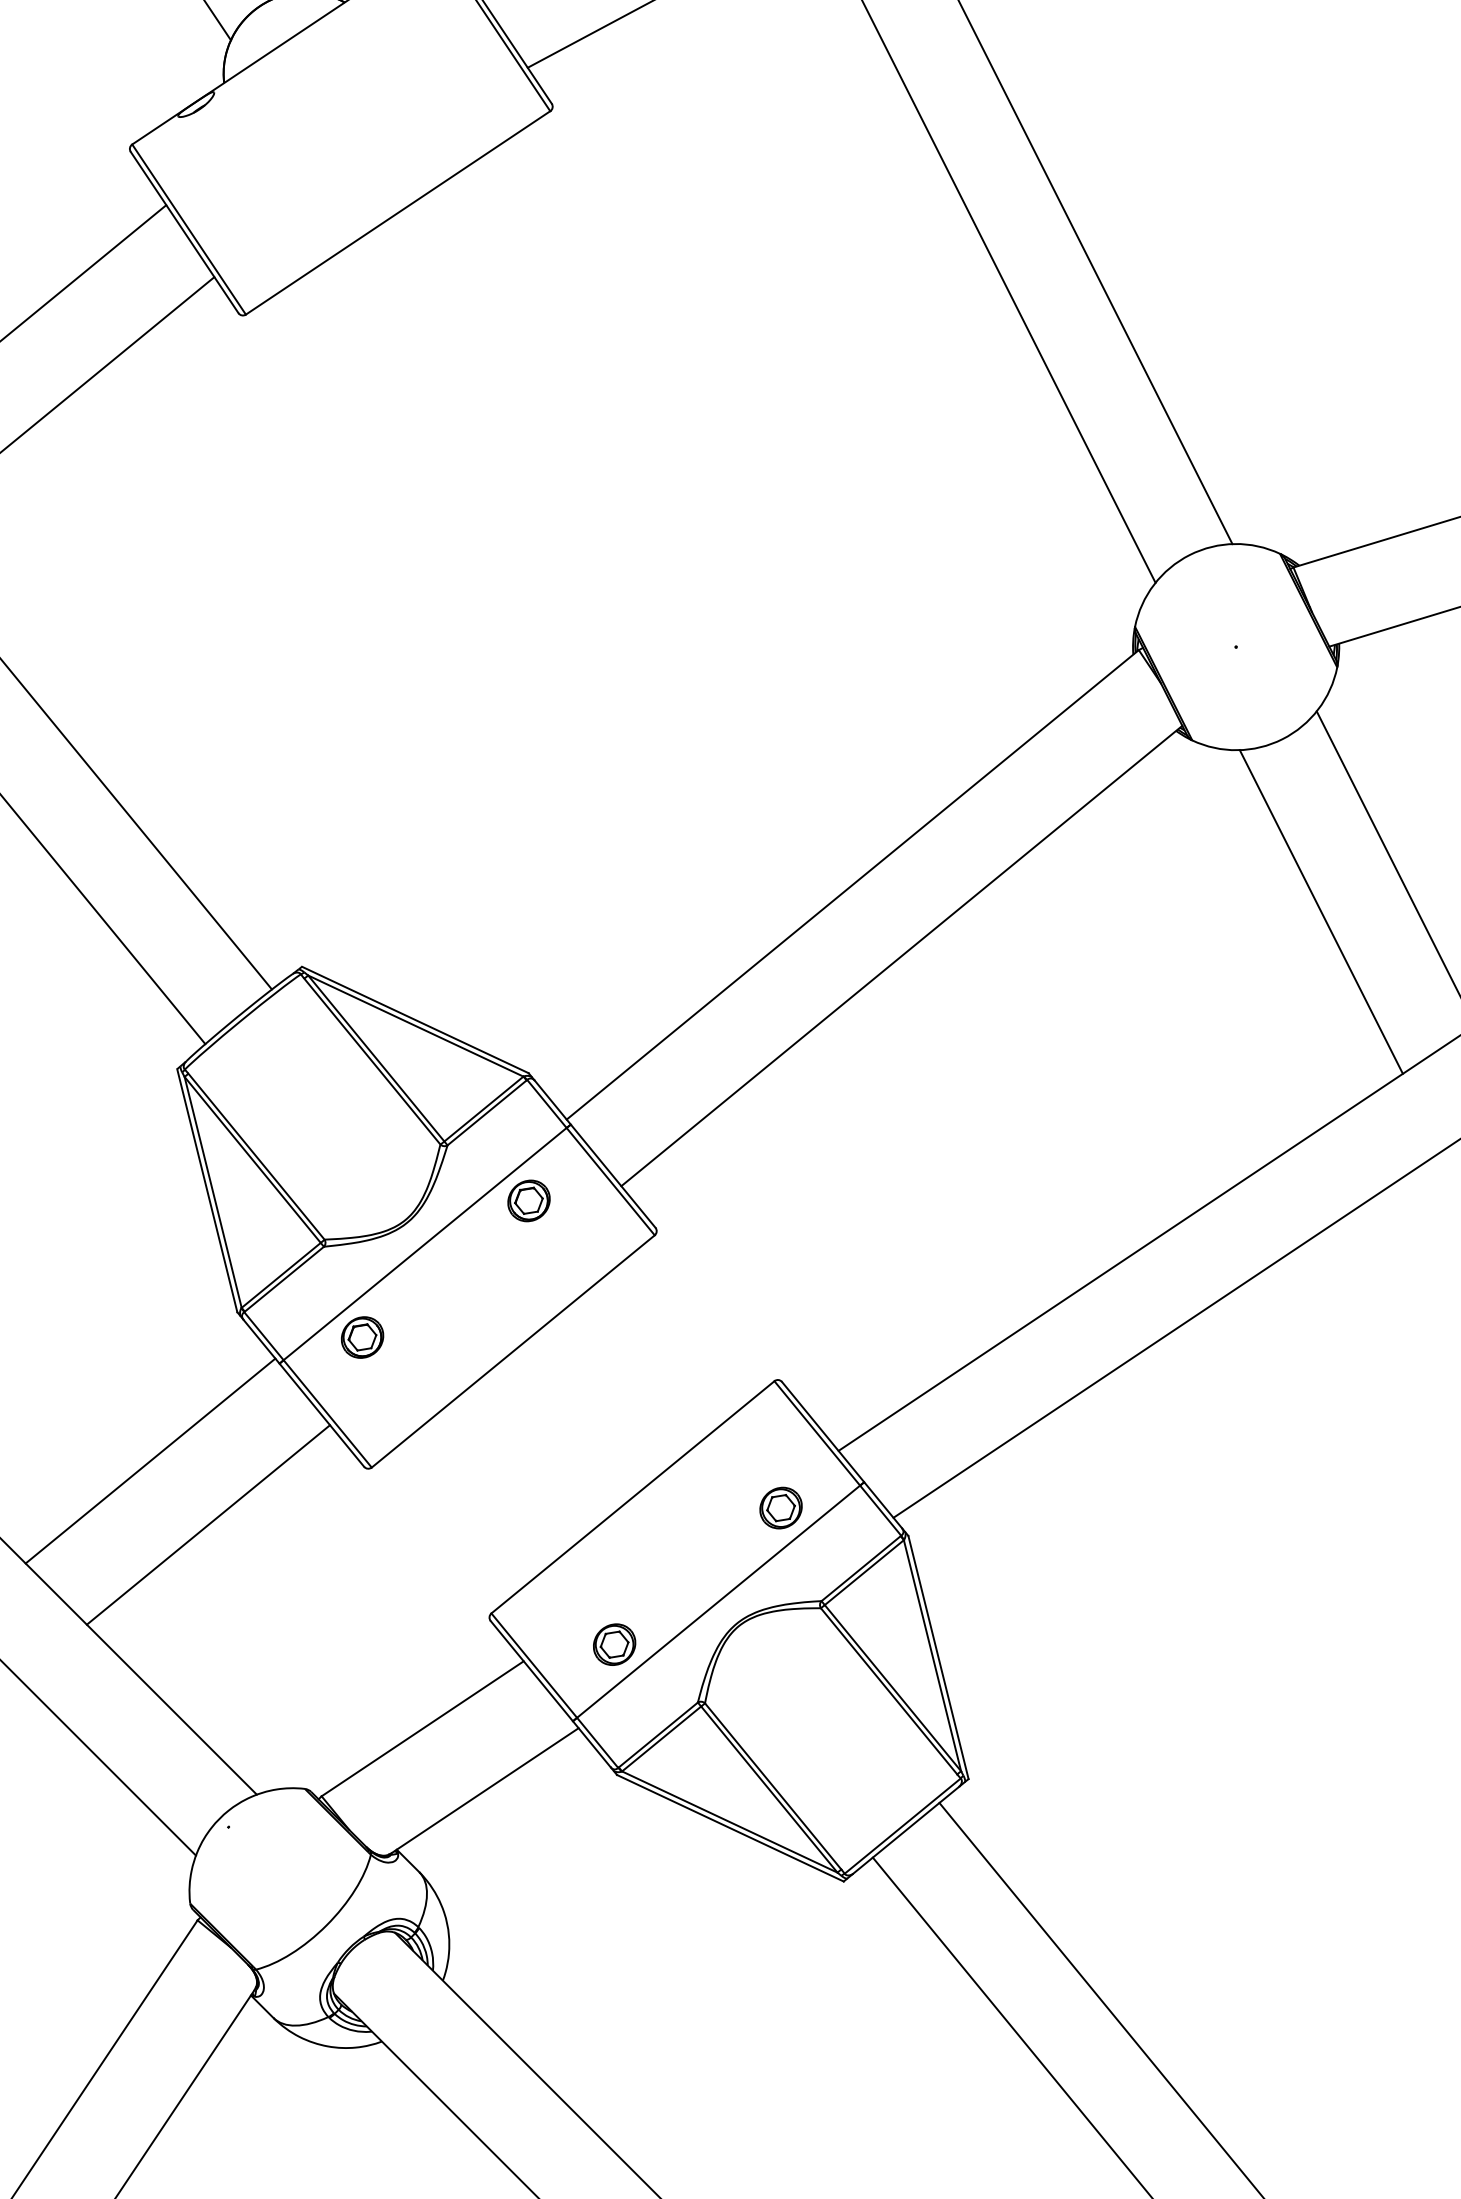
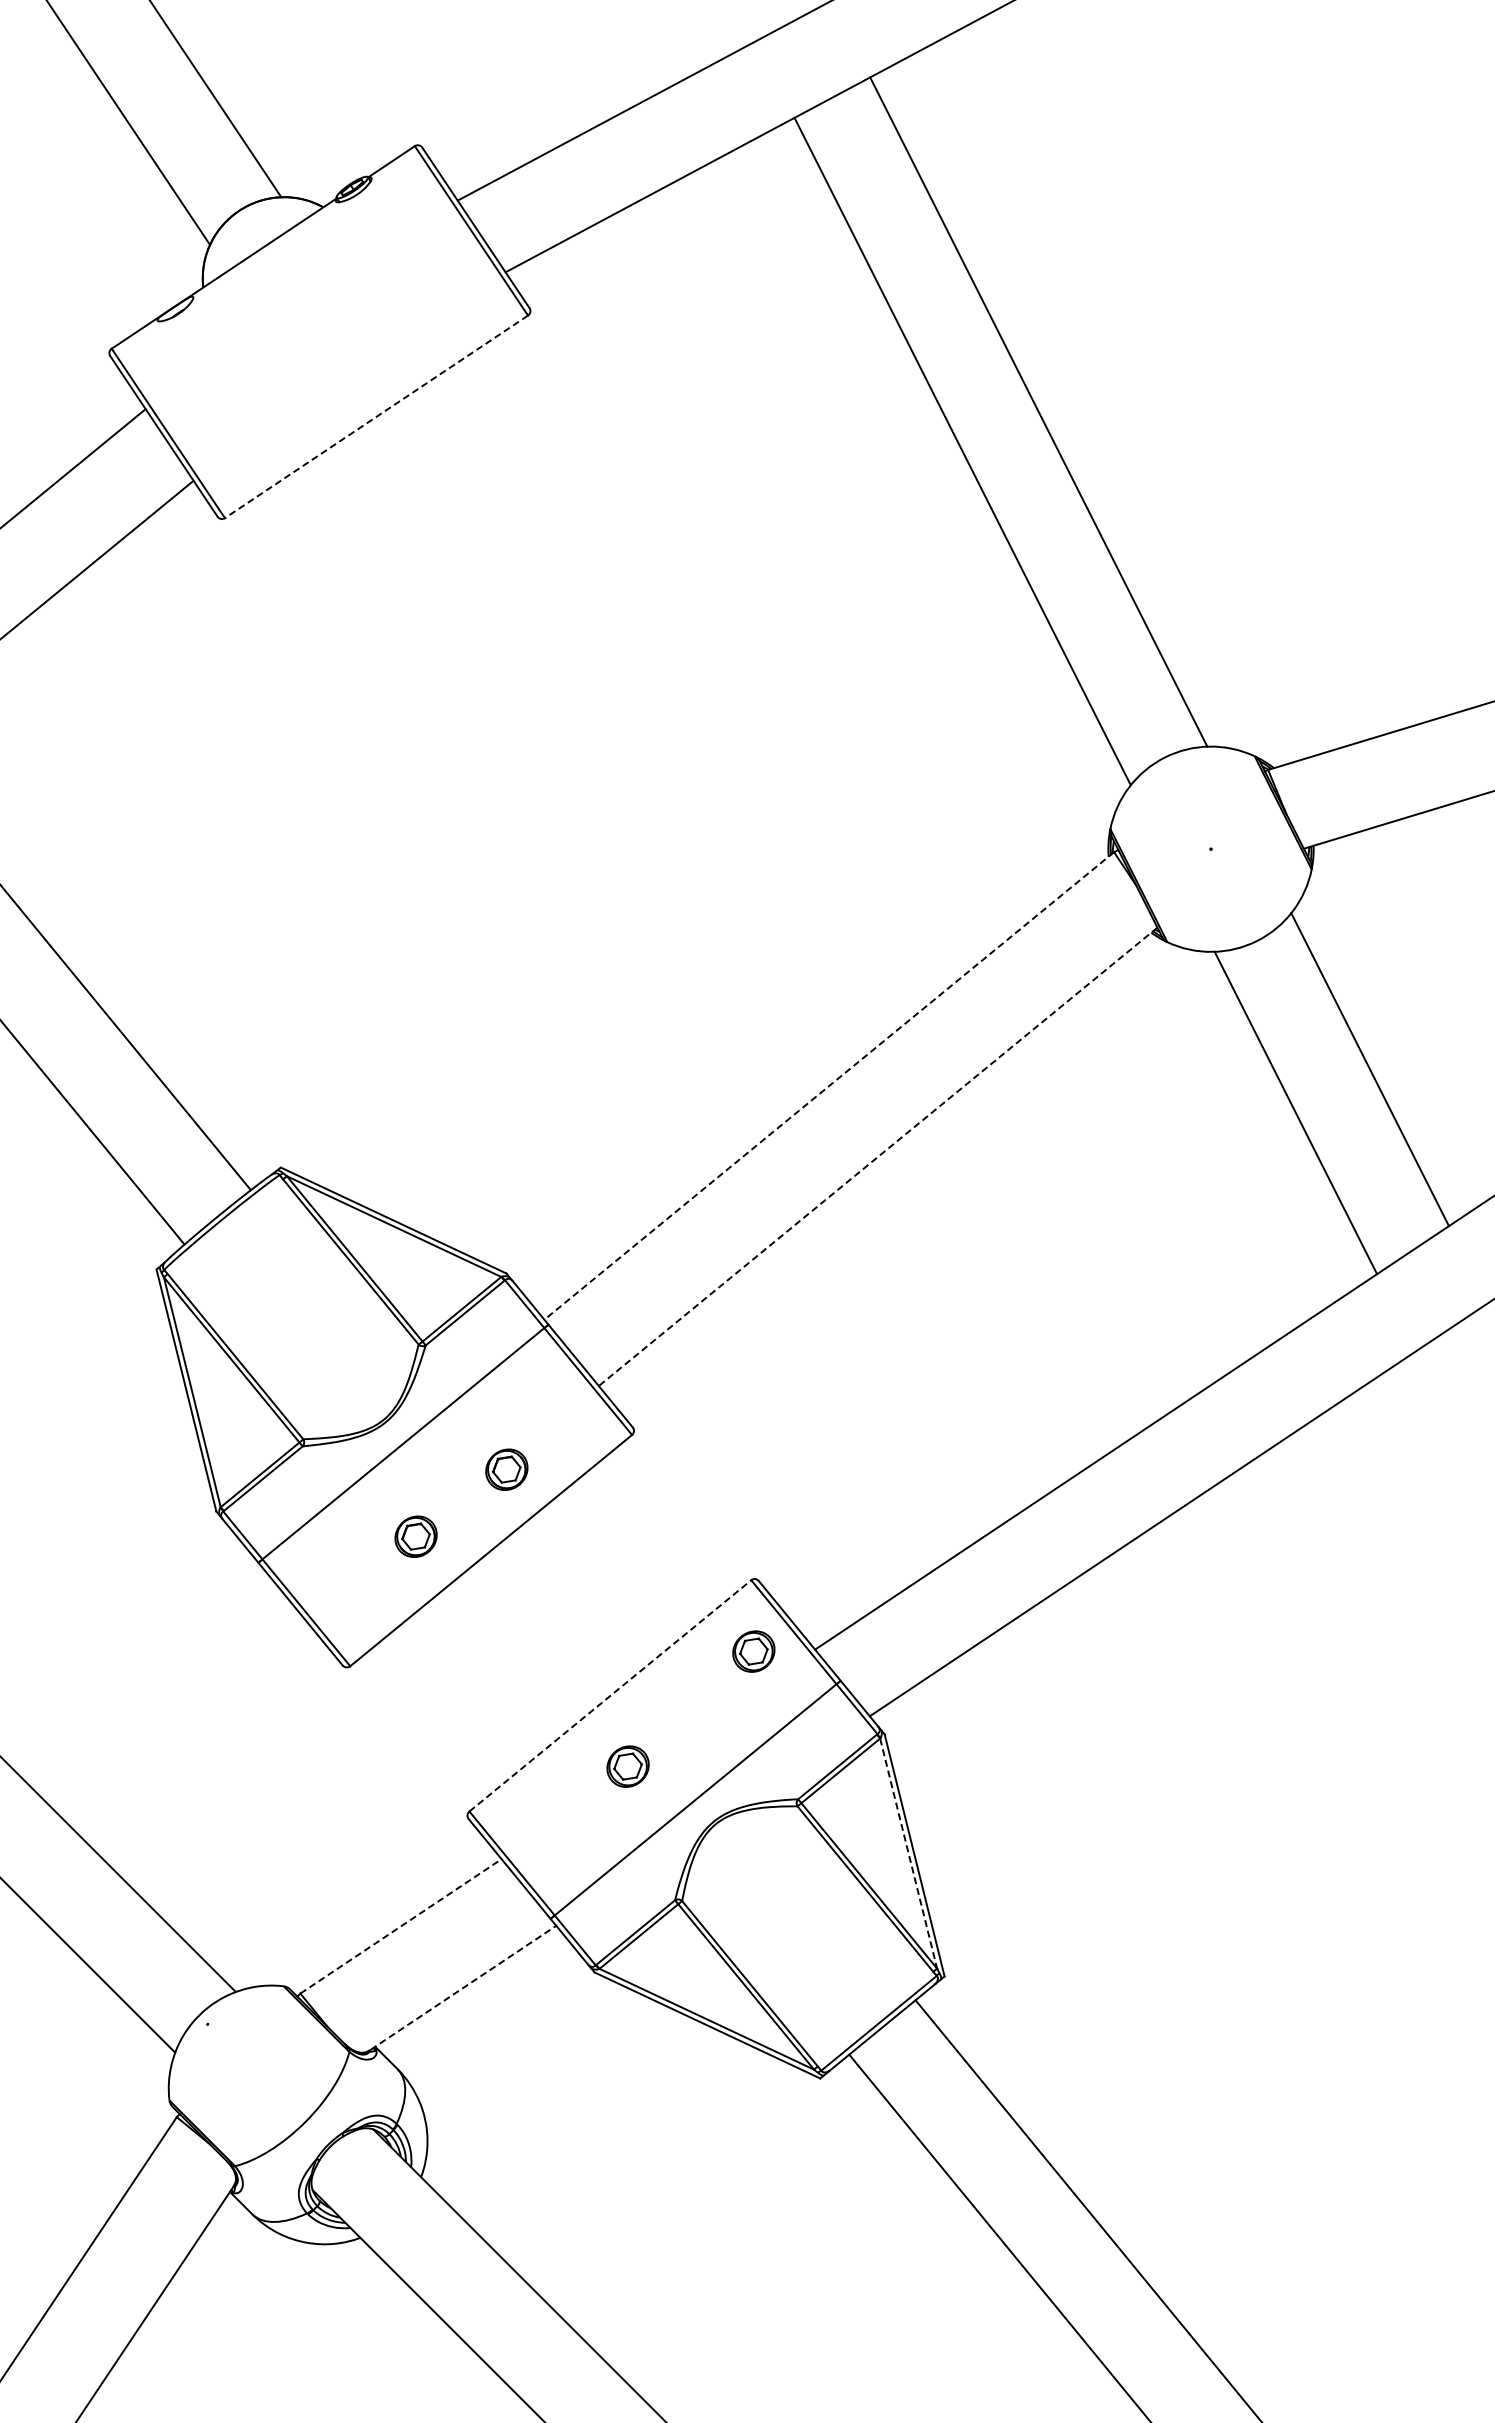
line: (398, 213) -> (376, 417), solid -> dashed
line: (852, 885) -> (828, 1086), solid -> dashed
line: (901, 956) -> (877, 1157), solid -> dashed
part: (528, 1200) -> (506, 1469), moved
part: (361, 1337) -> (415, 1536), moved
line: (150, 1460) -> (129, 1659), removed
line: (633, 1496) -> (610, 1695), solid -> dashed
part: (780, 1507) -> (753, 1651), moved
line: (208, 1525) -> (187, 1723), removed
part: (614, 1644) -> (627, 1766), moved
line: (932, 1656) -> (908, 1854), solid -> dashed
line: (423, 1728) -> (401, 1926), solid -> dashed
line: (485, 1790) -> (463, 1987), solid -> dashed

